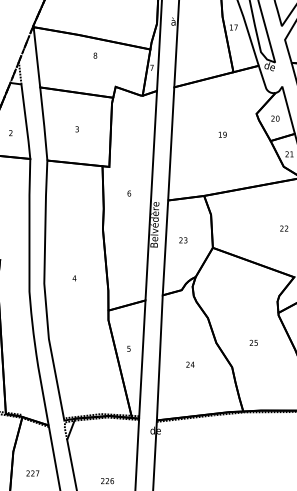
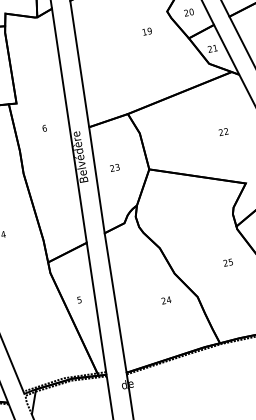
text: (222, 134) -> (146, 31), moved
text: (253, 342) -> (227, 262), moved
text: (190, 364) -> (166, 300), moved

